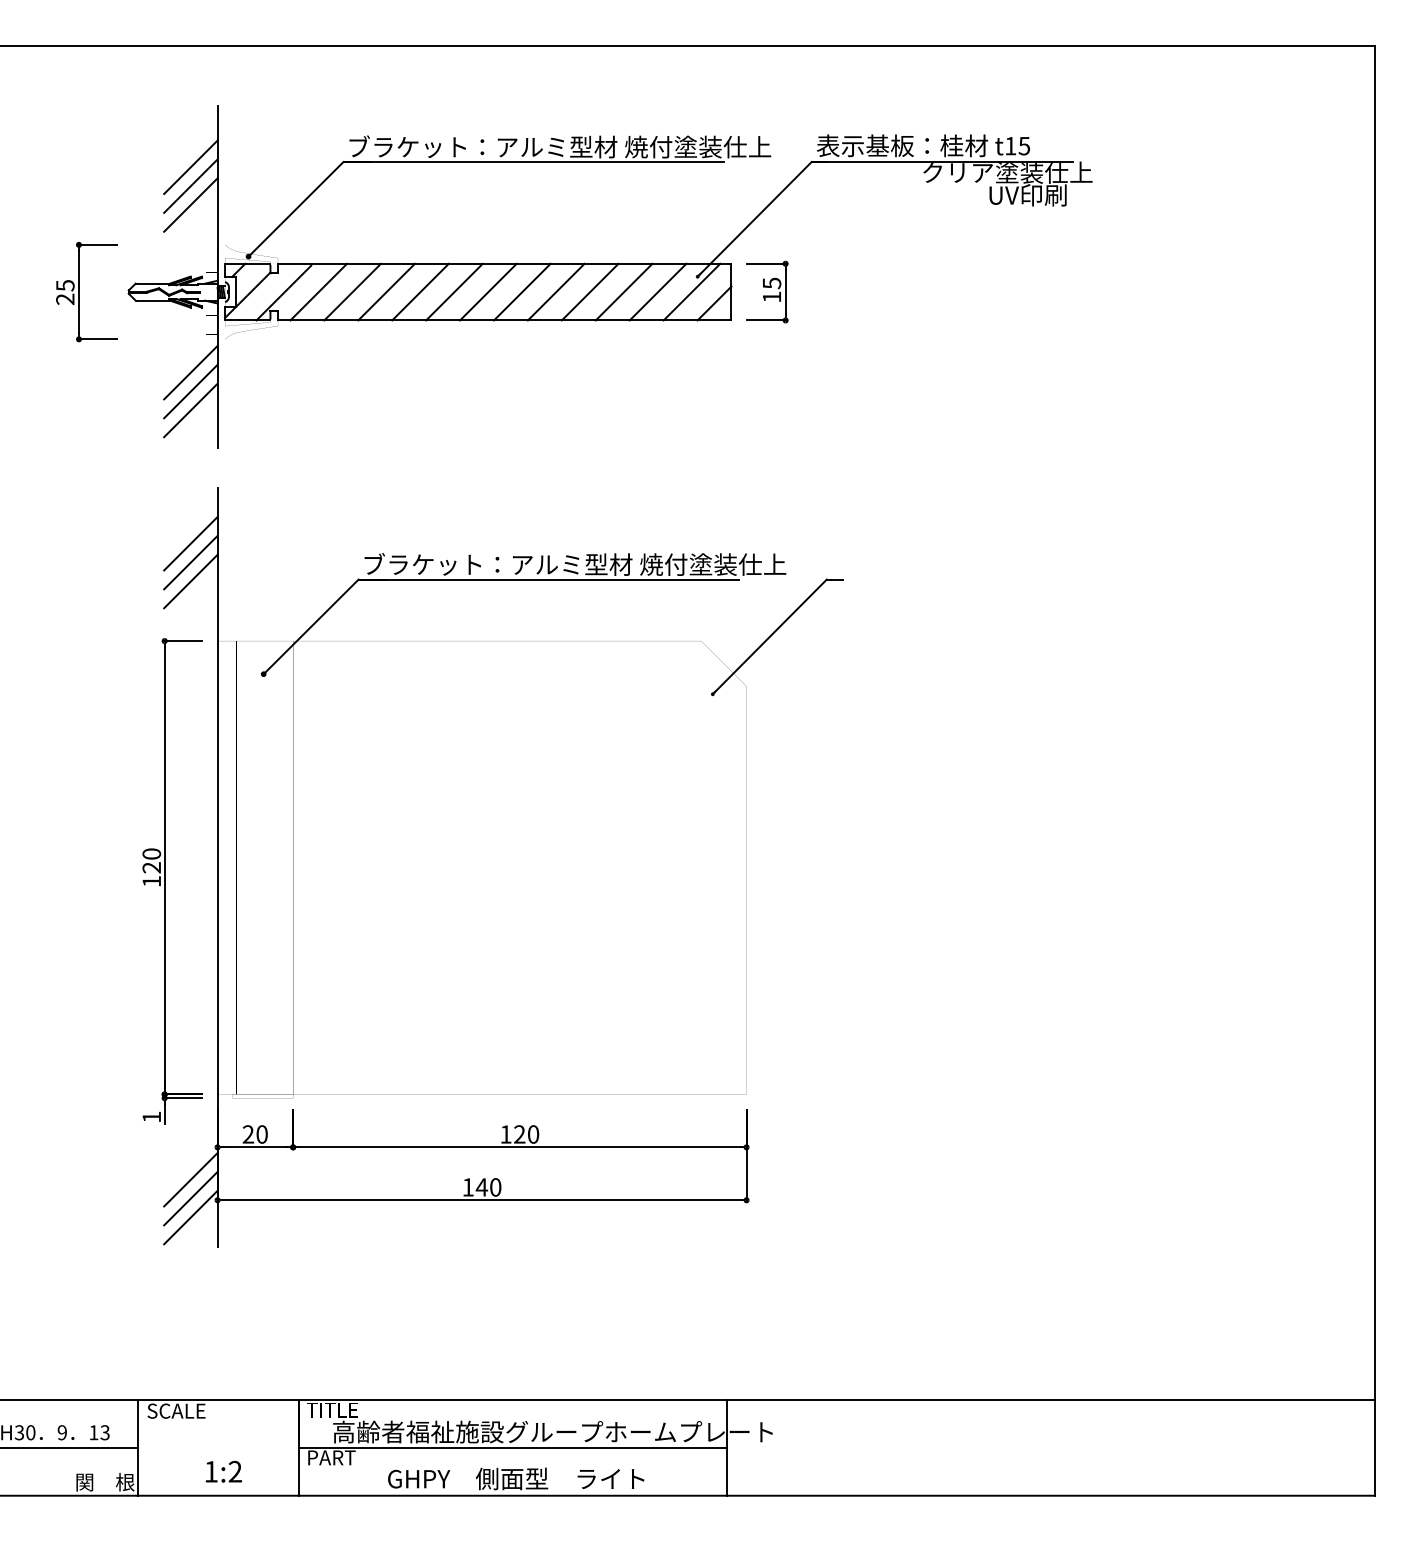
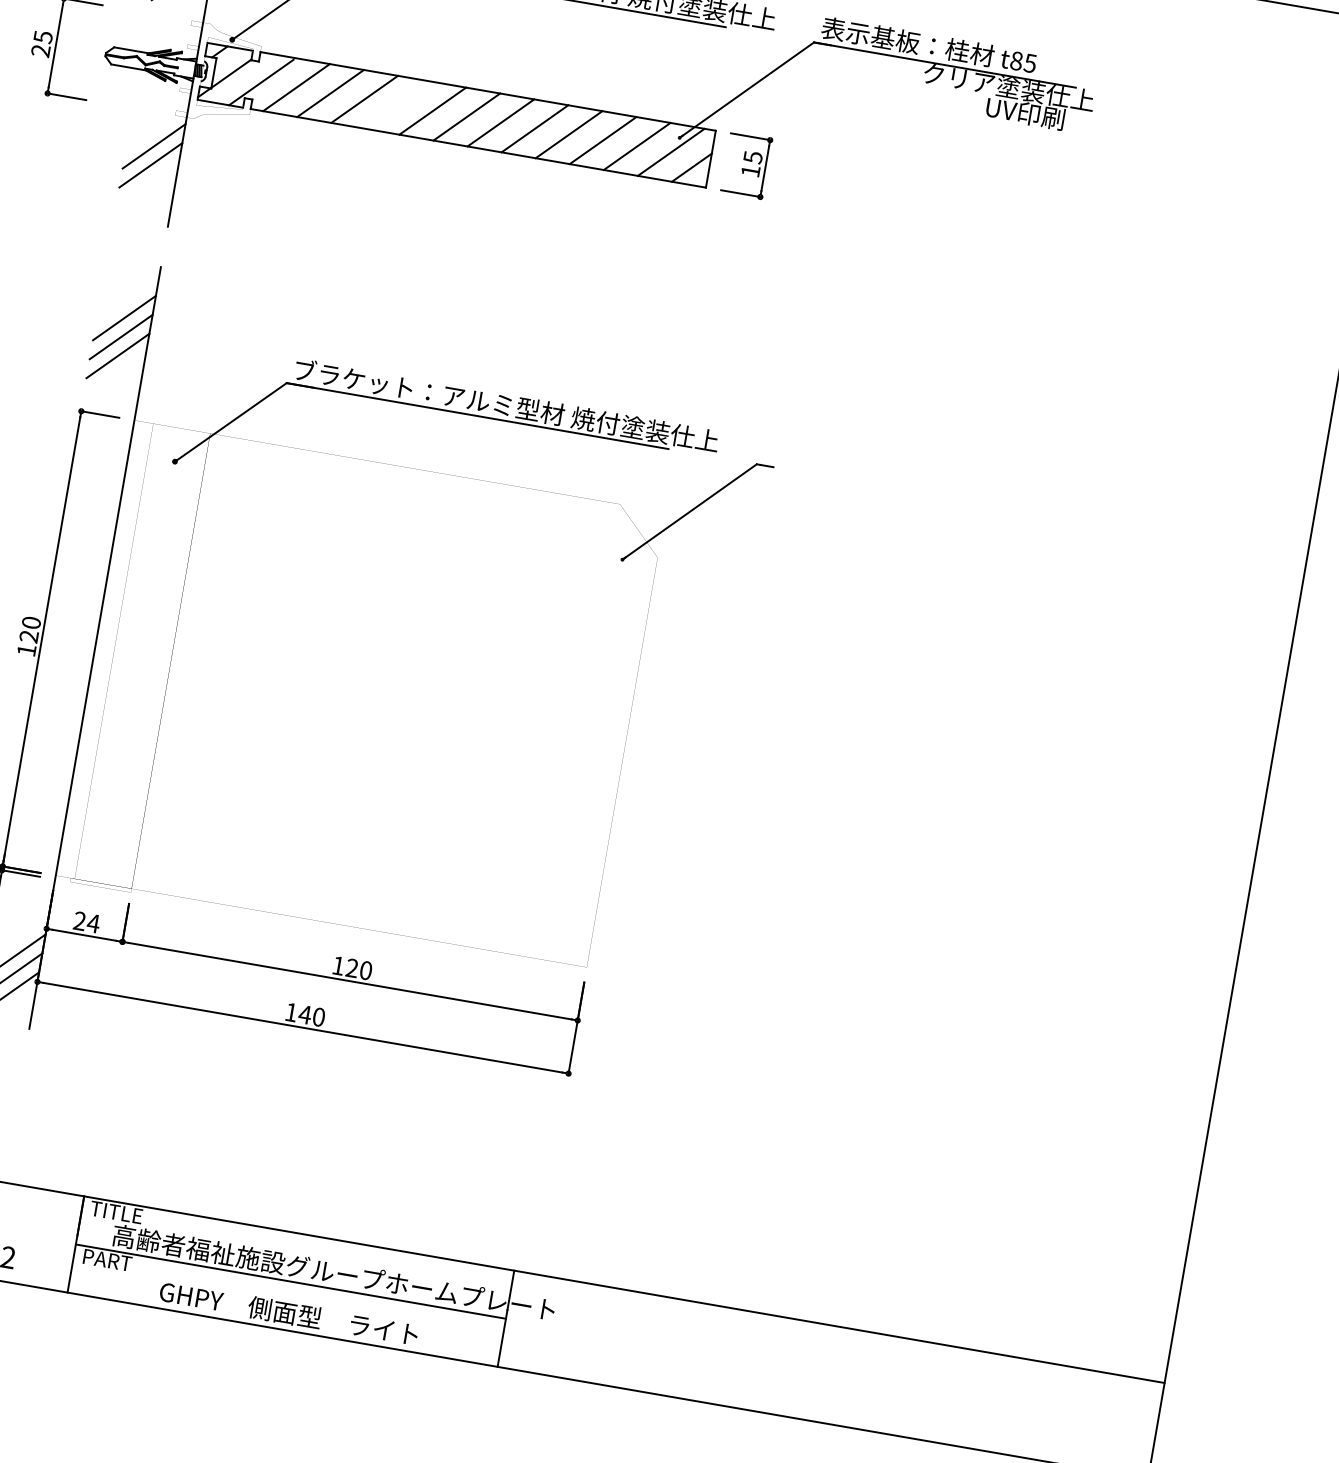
text: (1010, 145) -> (1016, 60), t15 -> t85
line: (420, 291) -> (398, 104), removed
line: (190, 410) -> (147, 184), removed
text: (261, 1134) -> (92, 923), 20 -> 24

